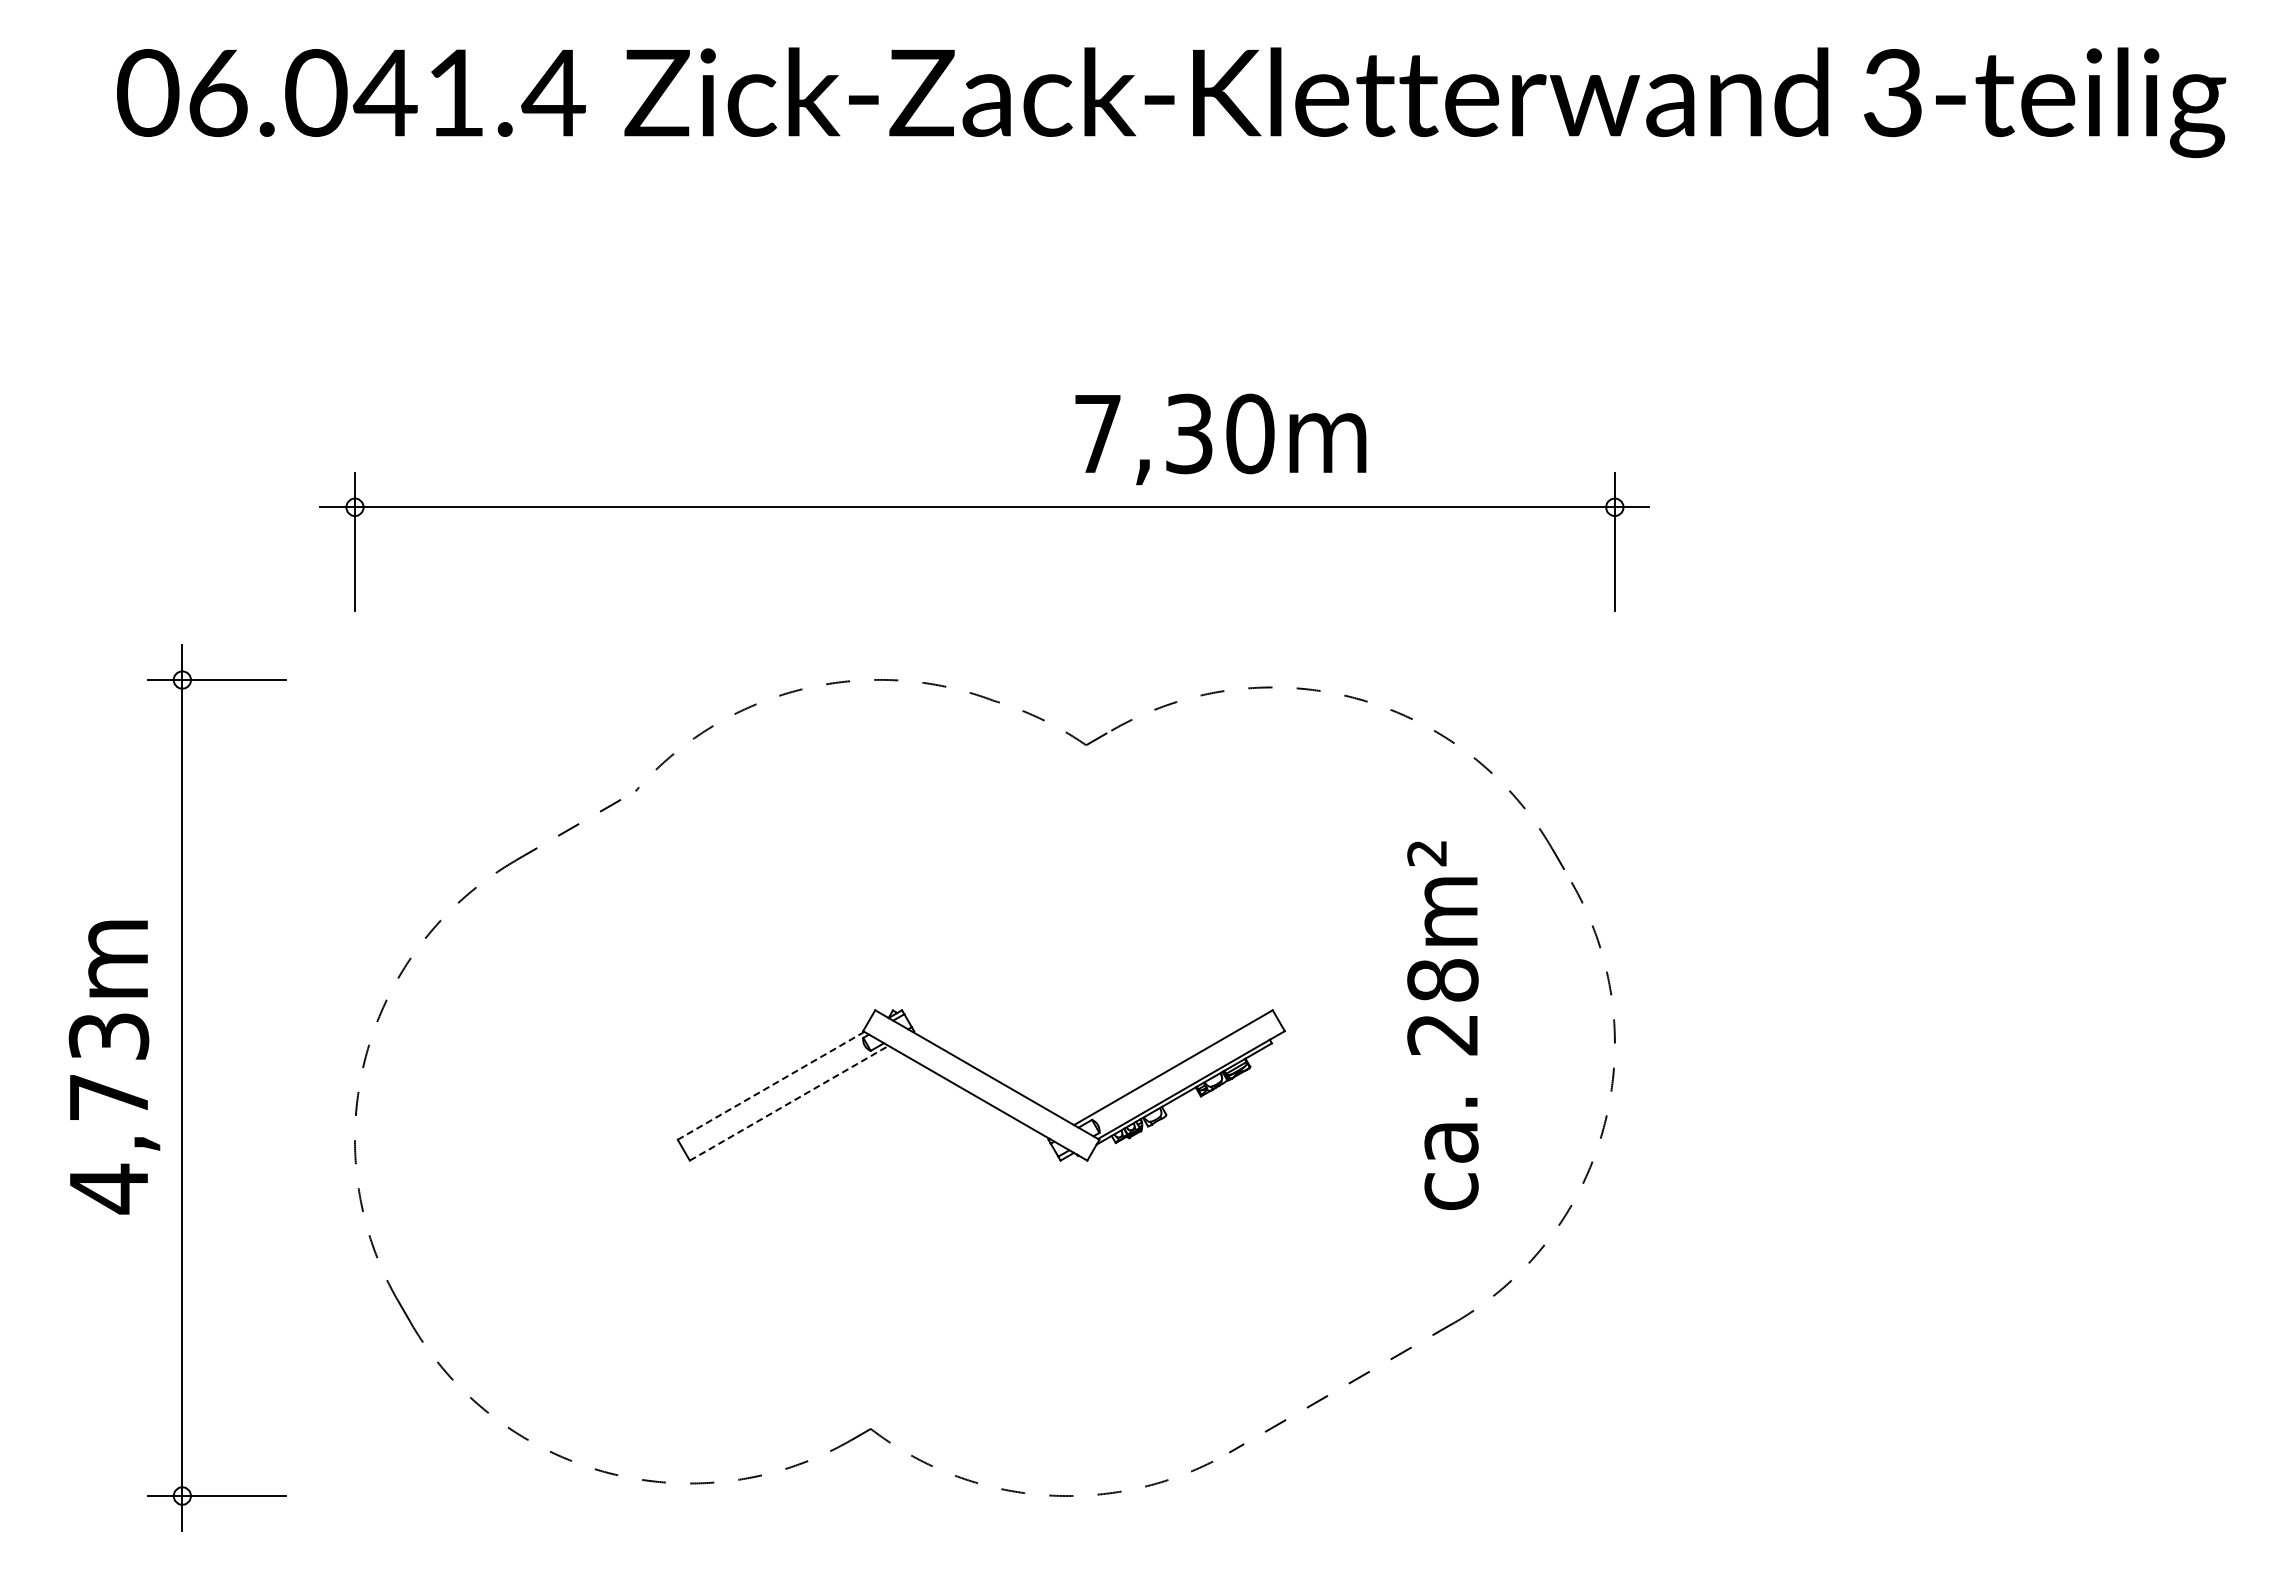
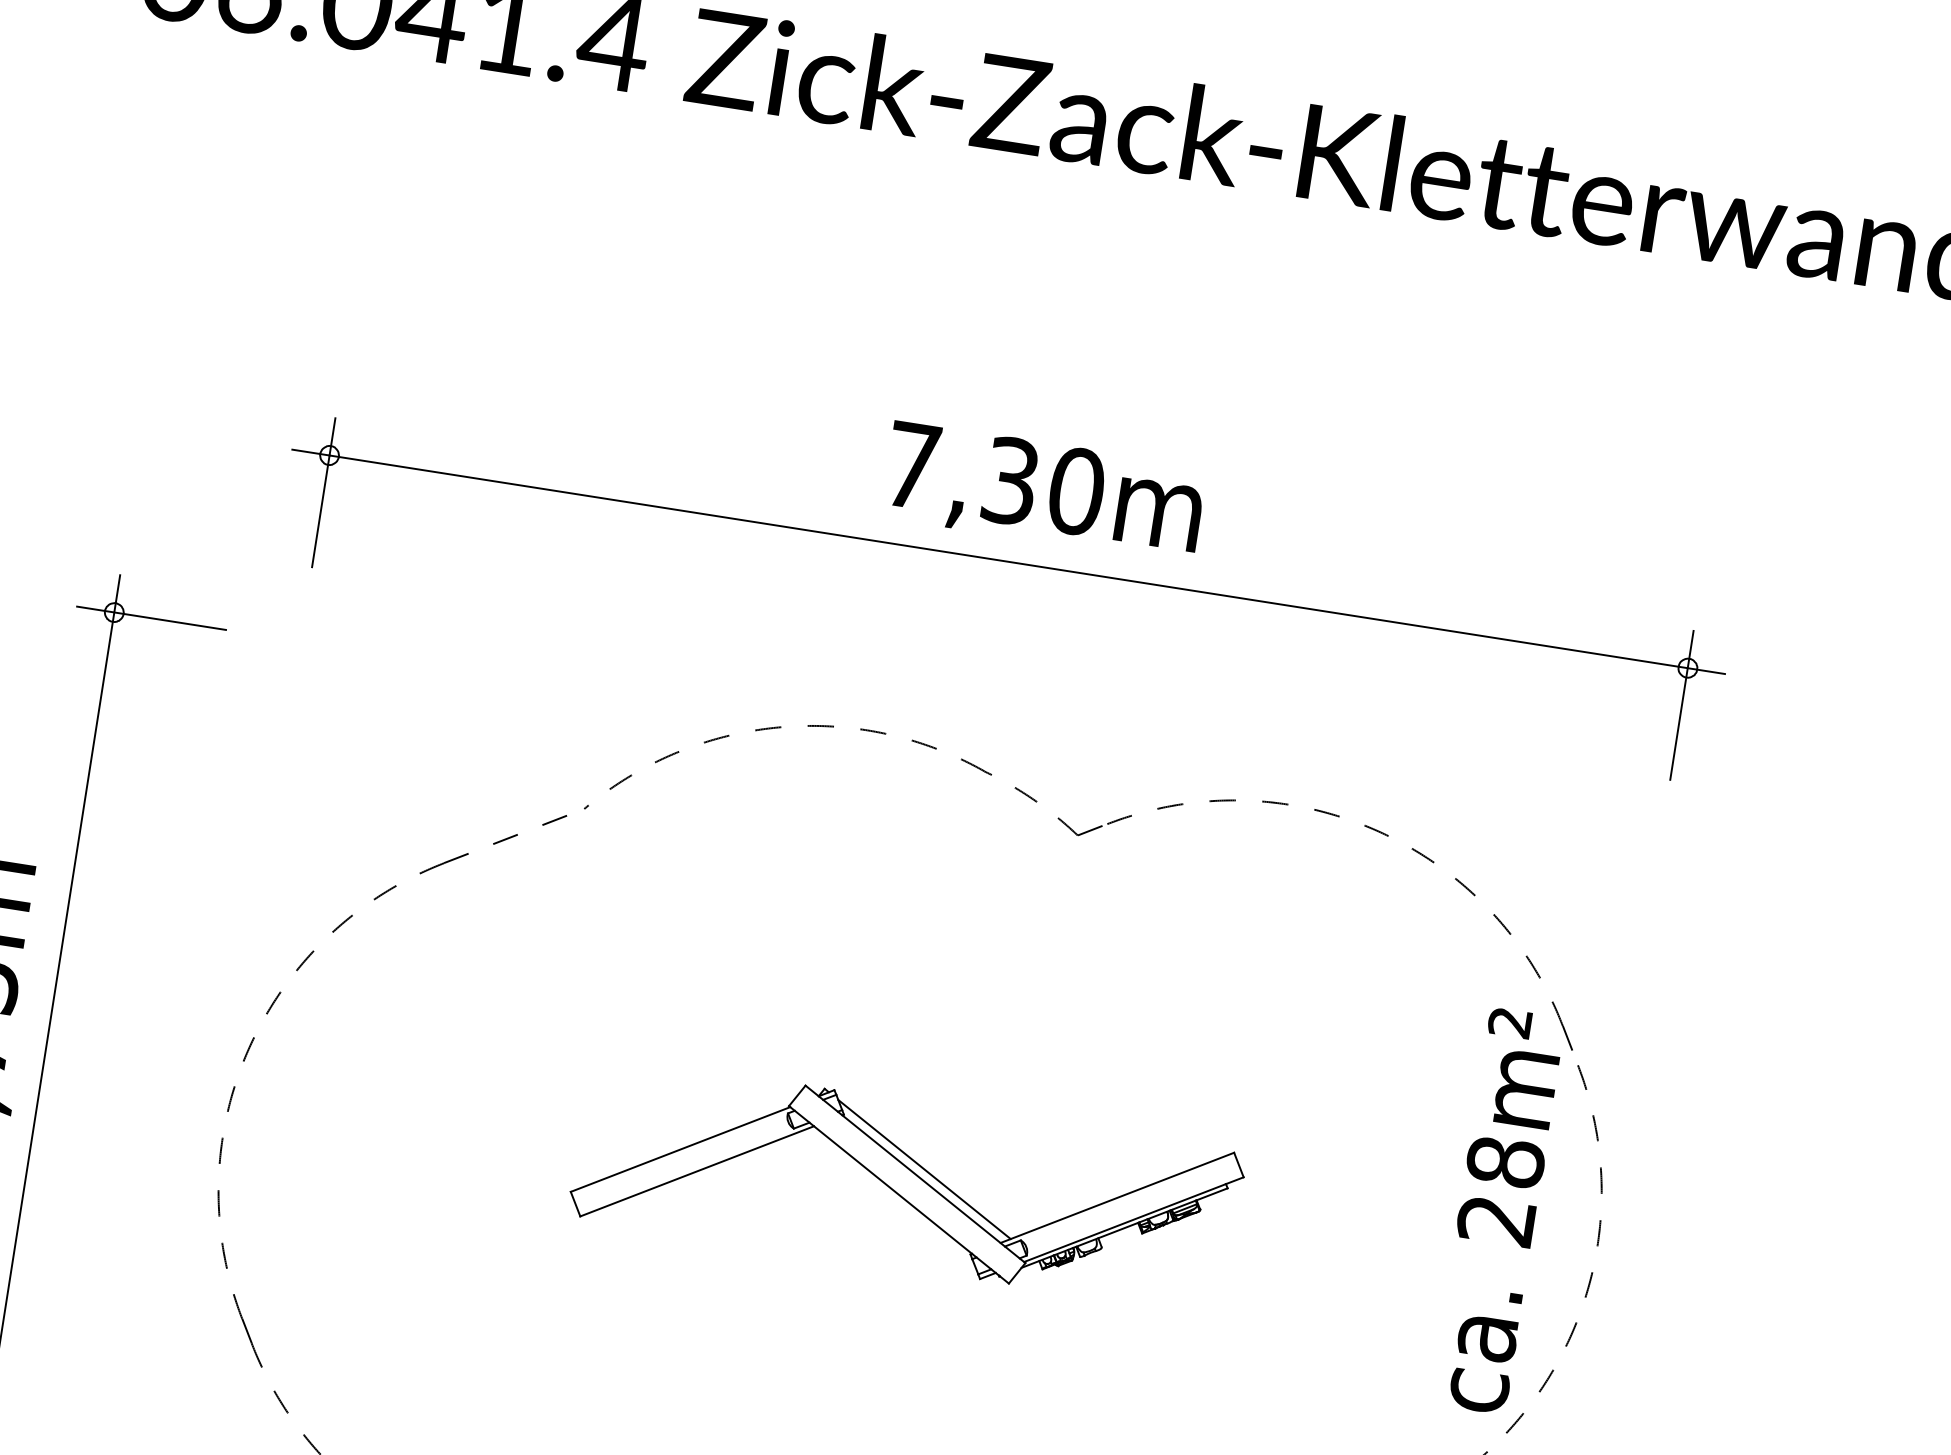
text: (1220, 439) -> (1043, 492), moved
text: (1442, 1025) -> (1497, 1210), moved
line: (994, 1069) -> (924, 1169), added
line: (771, 1085) -> (681, 1149), dashed -> solid
line: (789, 1103) -> (697, 1171), dashed -> solid

